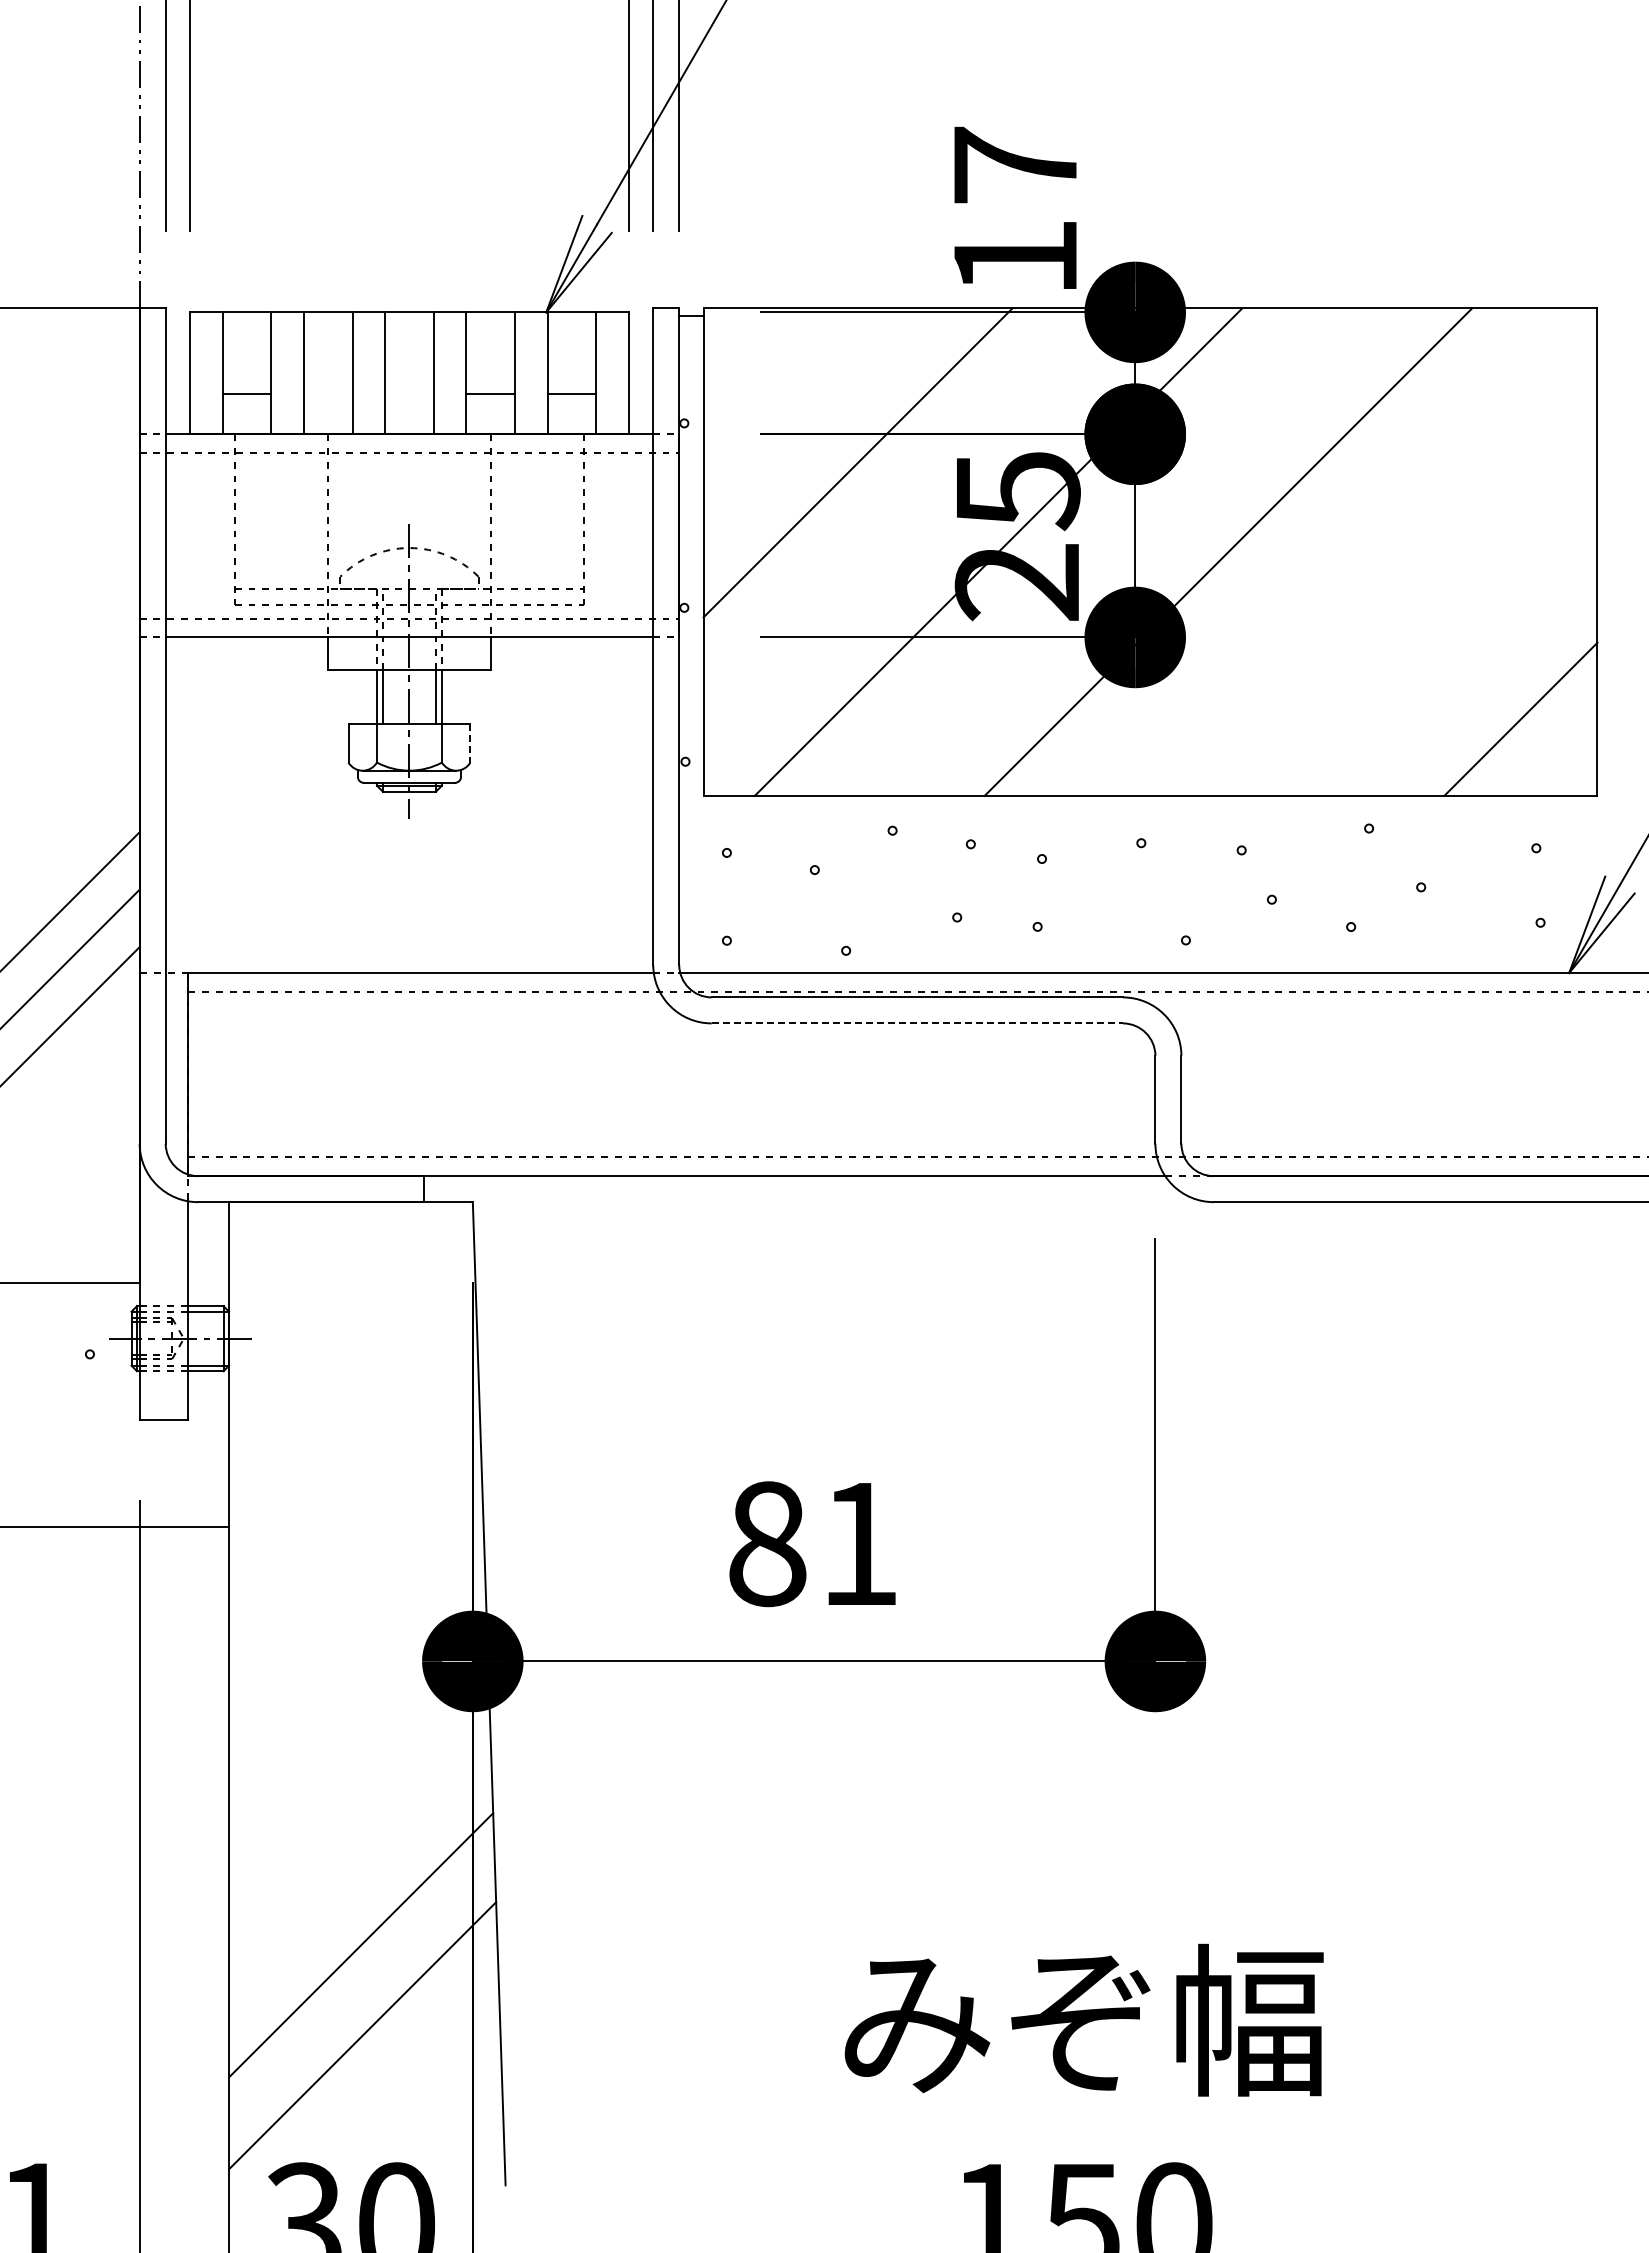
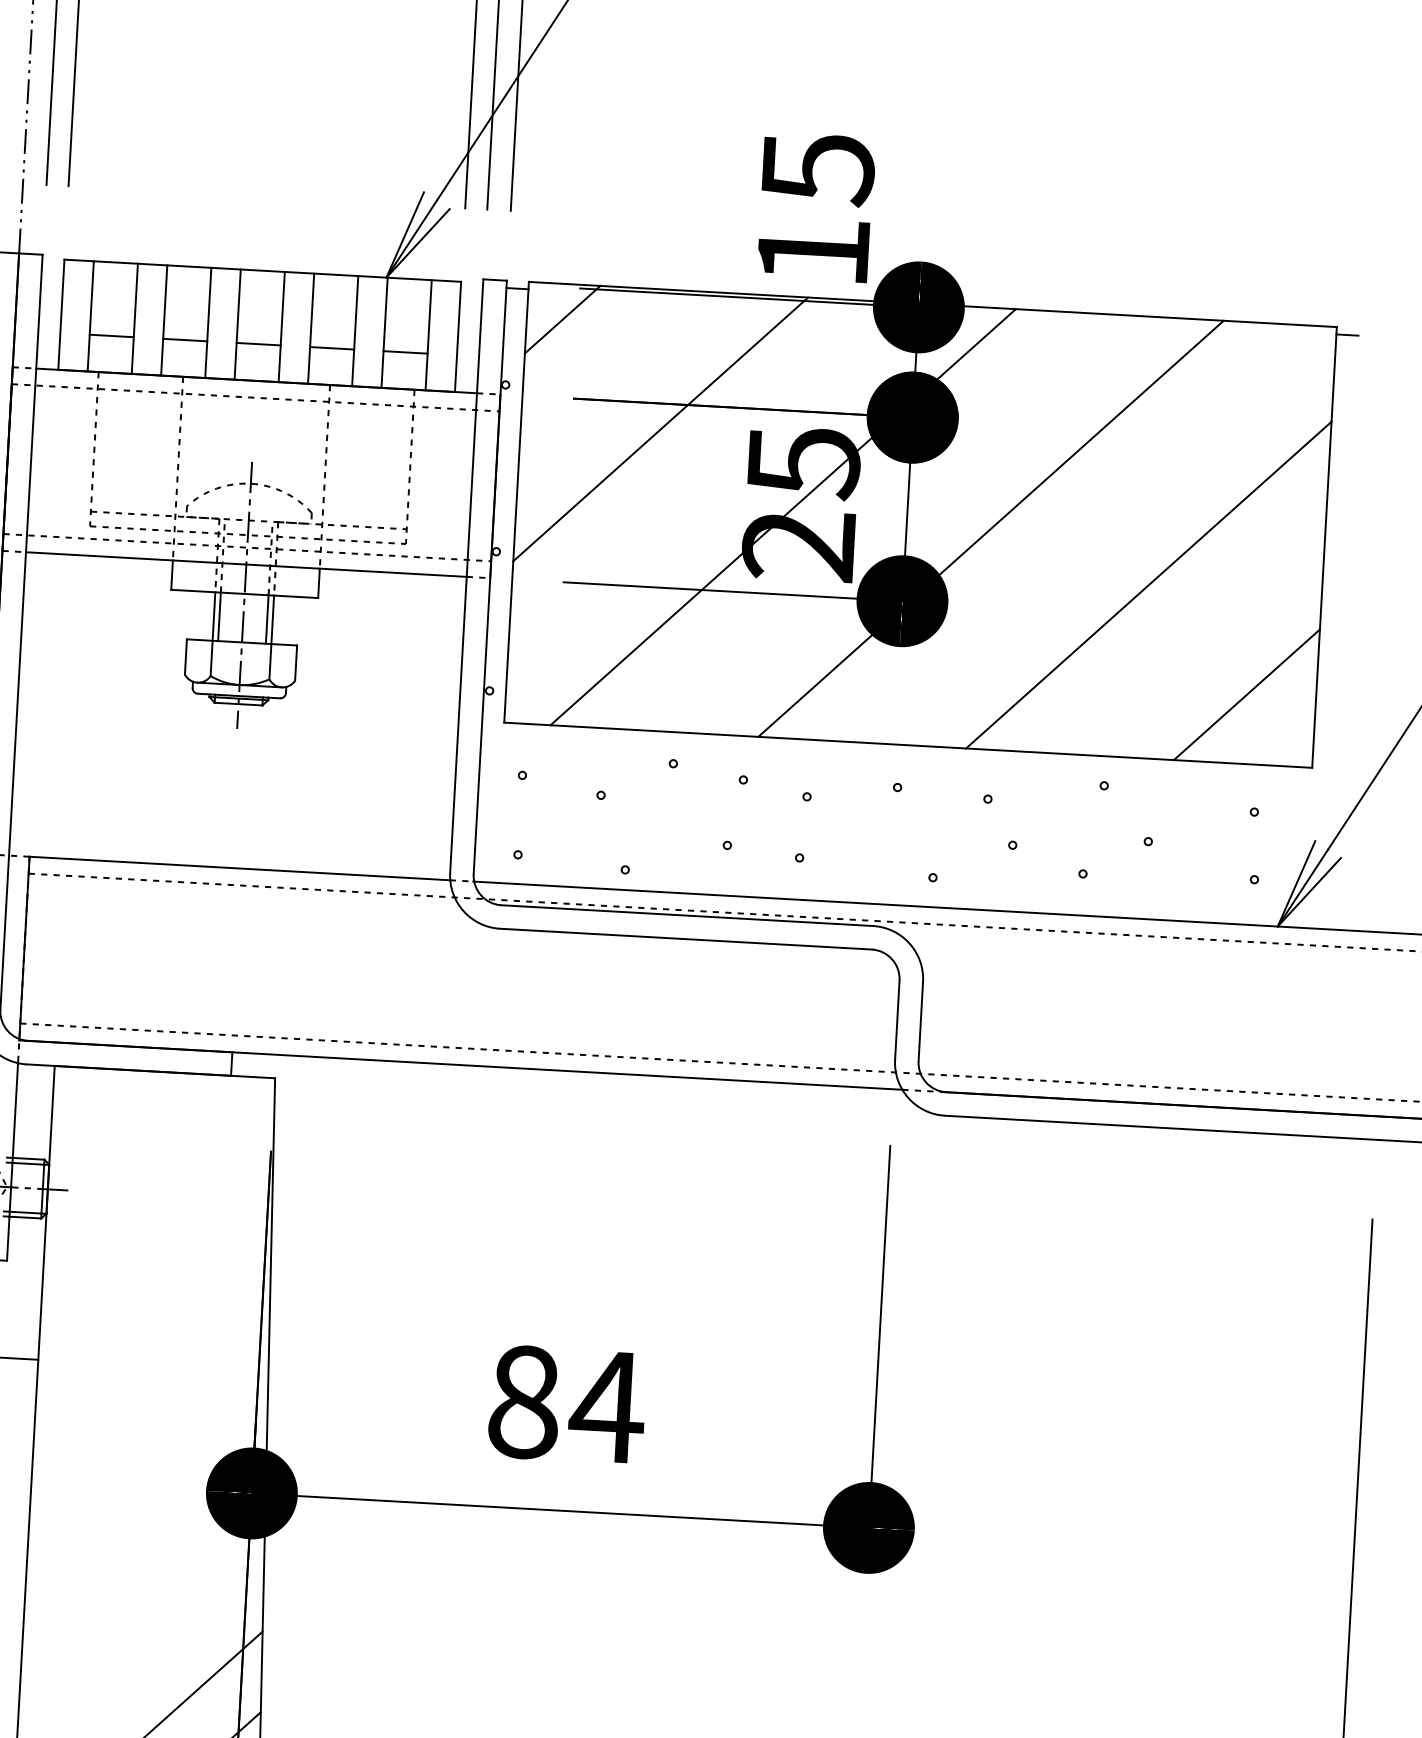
text: (1016, 166) -> (818, 169), 17 -> 15
line: (1609, 316) -> (1347, 335), added
line: (742, 347) -> (562, 319), added
line: (327, 393) -> (184, 339), added
line: (409, 393) -> (258, 344), added
line: (1405, 604) -> (1148, 585), added
line: (470, 743) -> (296, 663), dashed -> solid
line: (917, 1023) -> (686, 939), dashed -> solid
text: (859, 1543) -> (607, 1406), 81 -> 84

